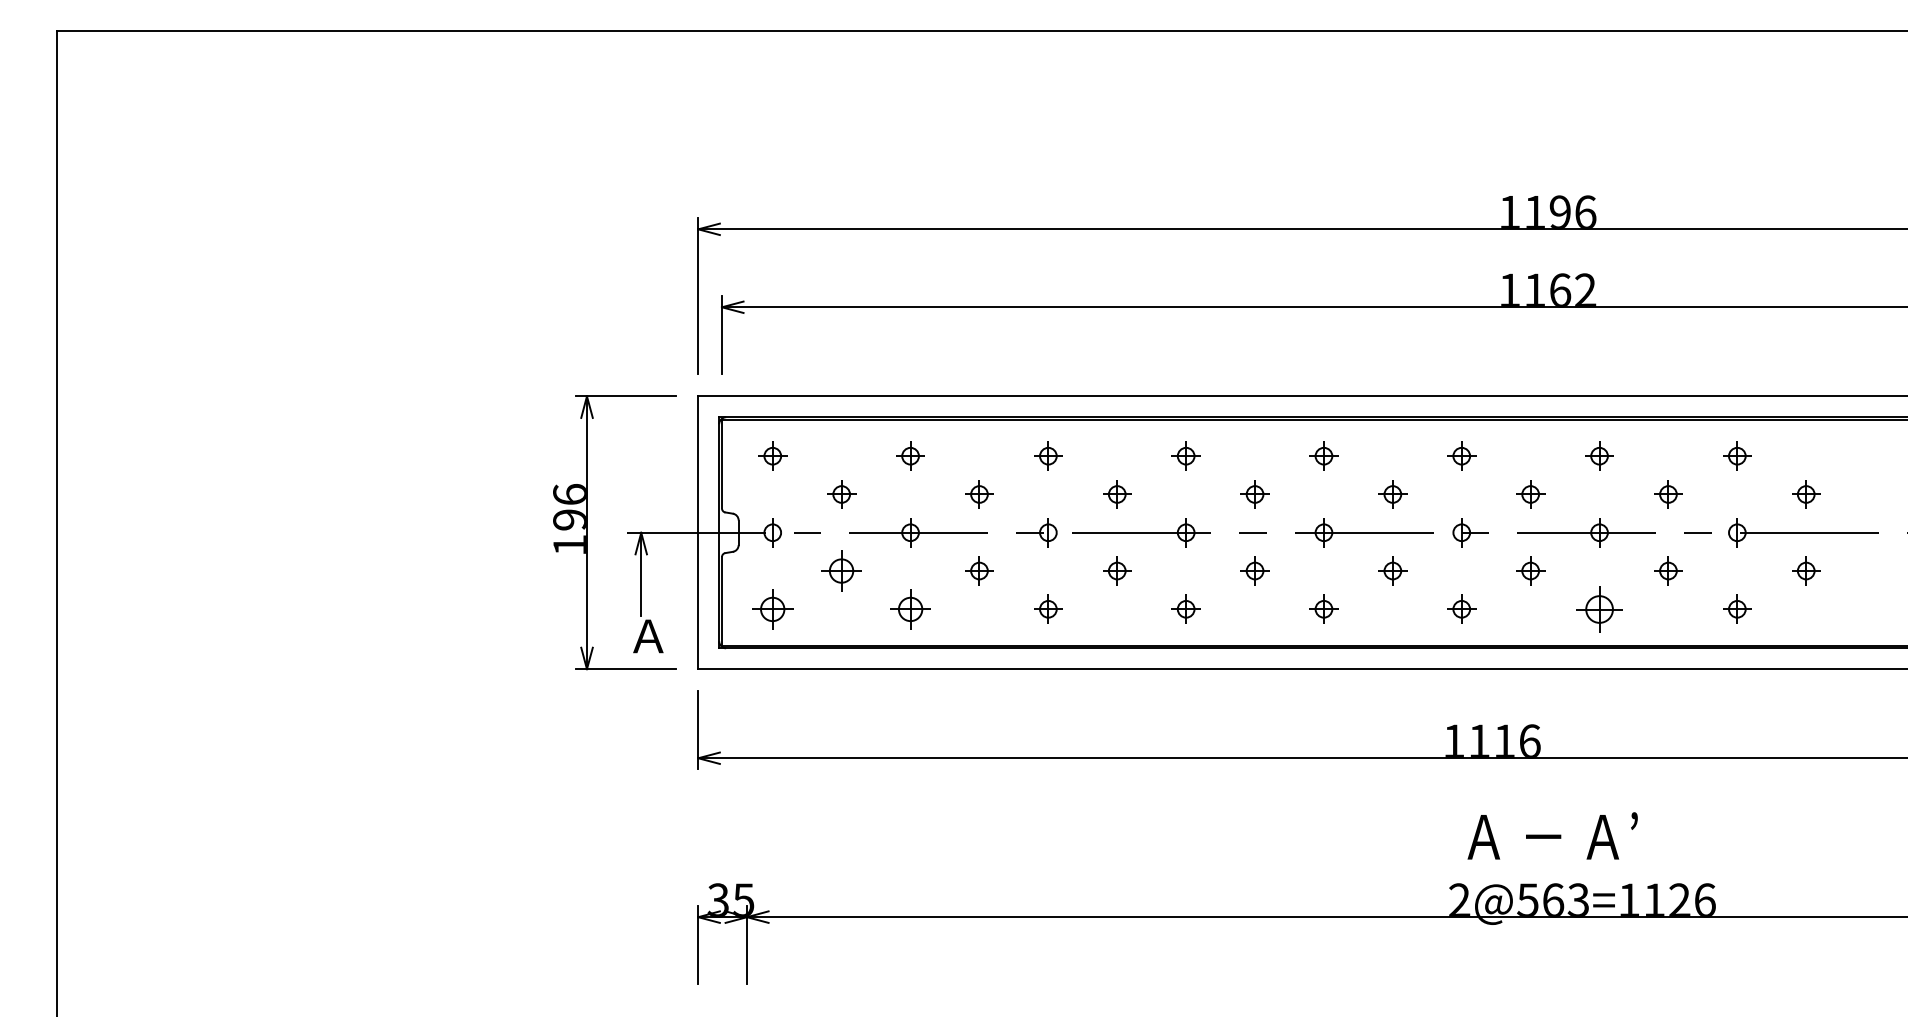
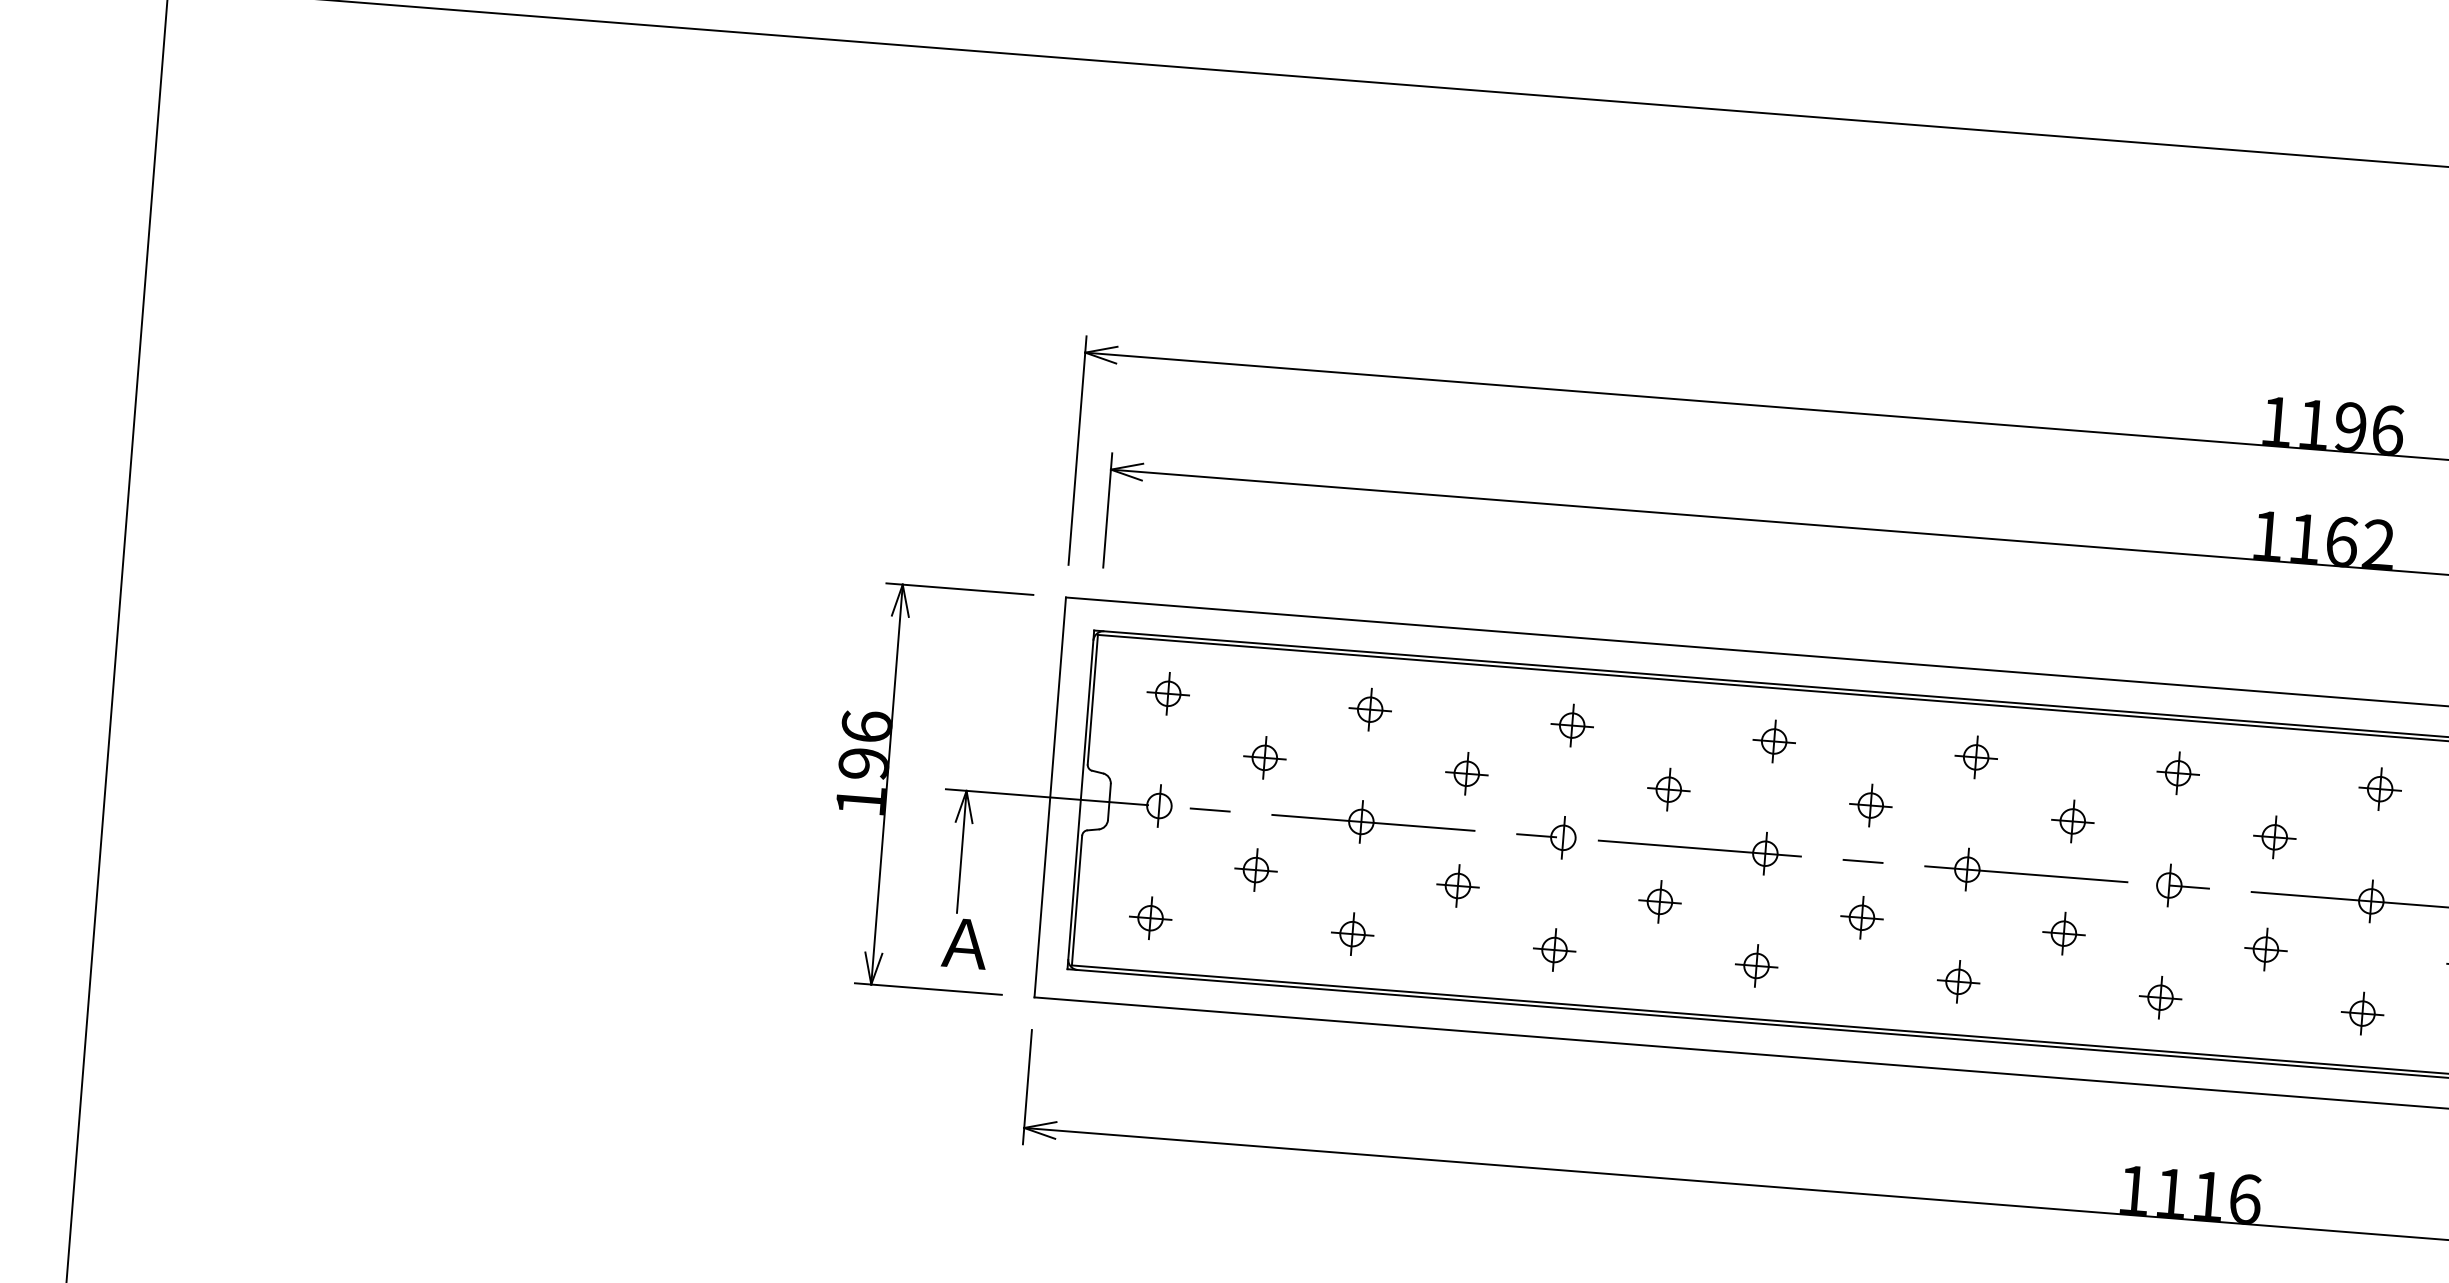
part: (841, 570) -> (1255, 869), size x0.71
part: (772, 608) -> (1150, 917), size x0.71
part: (910, 608) -> (1352, 932), size x0.71
part: (1599, 608) -> (2362, 1012), size x0.62

